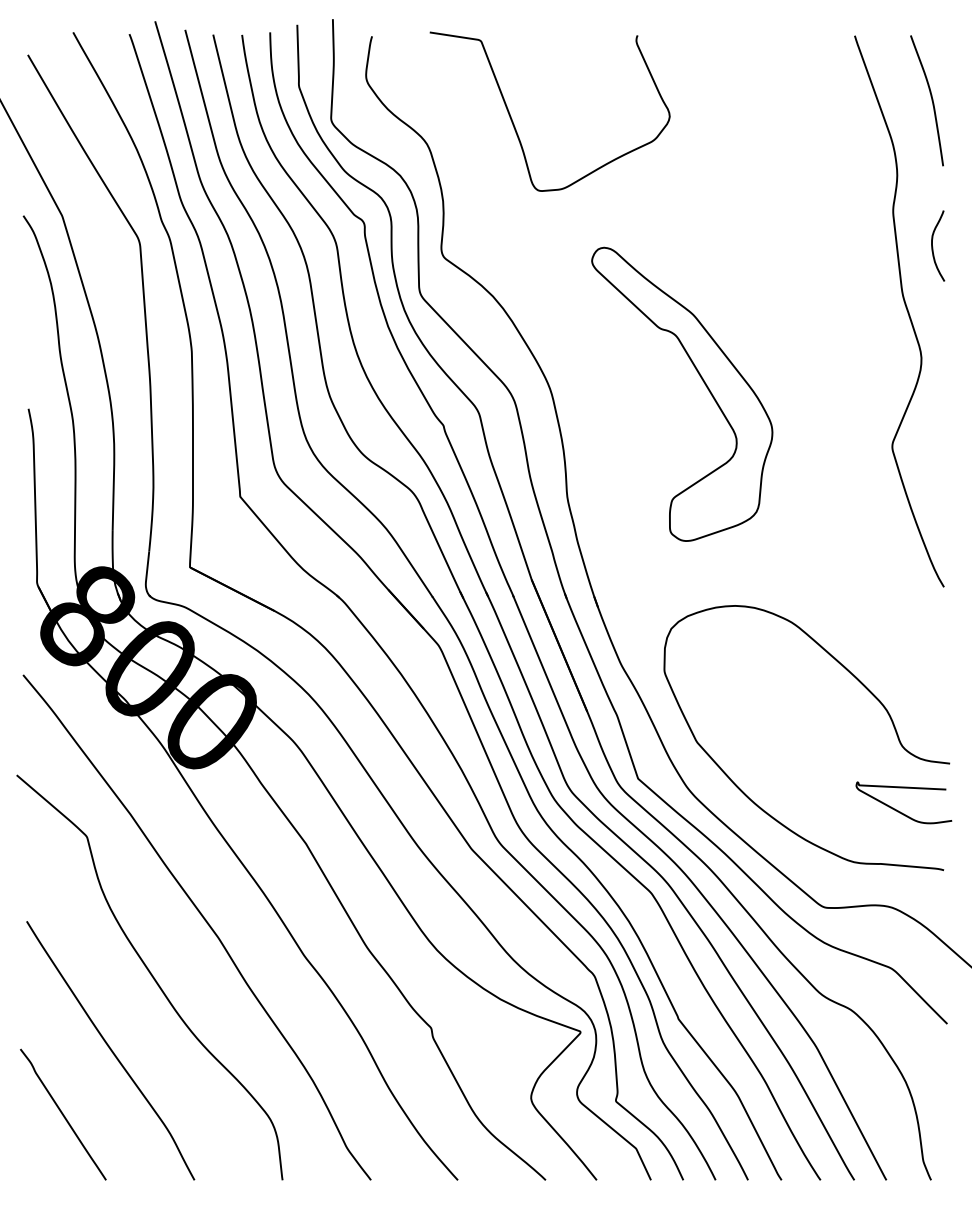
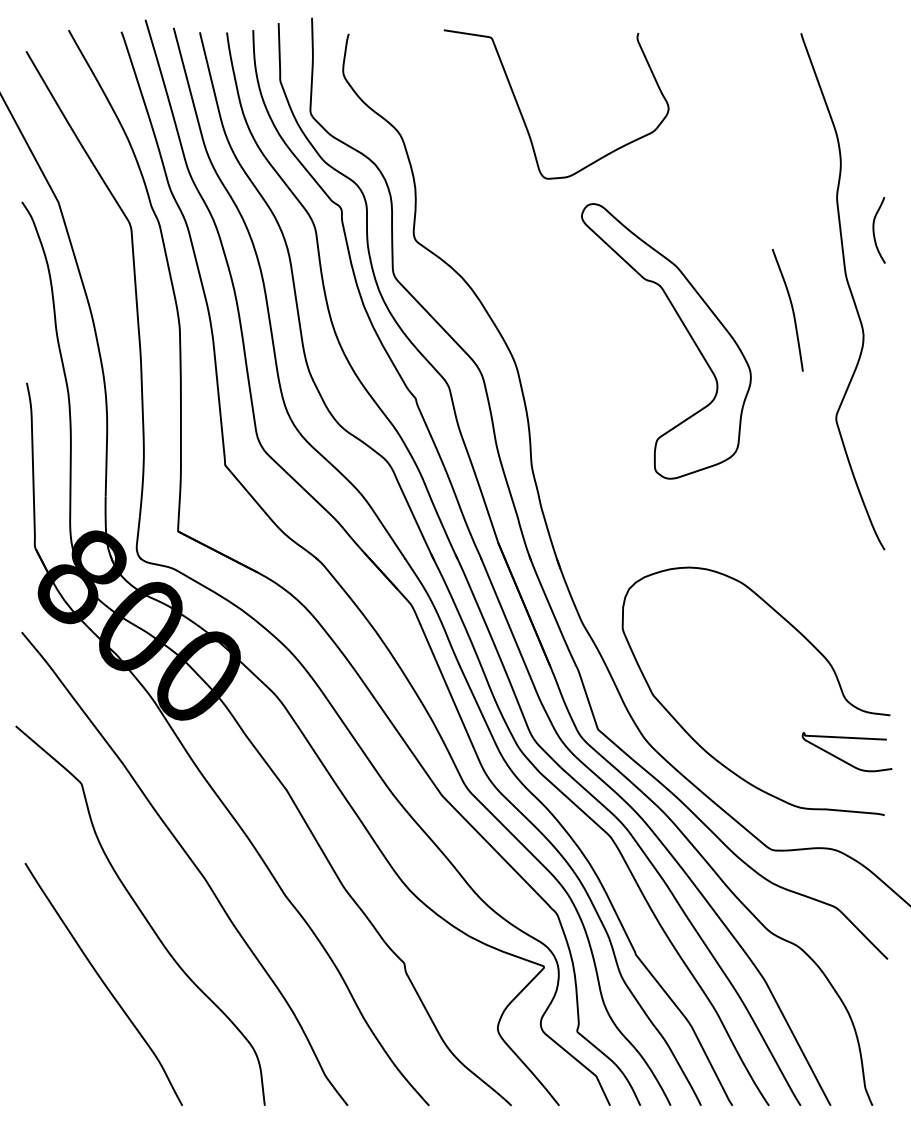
curve: (931, 98) -> (791, 308), moved
curve: (514, 124) -> (523, 116), moved
part: (702, 381) -> (685, 329), moved
curve: (63, 1113) -> (59, 1043), removed

